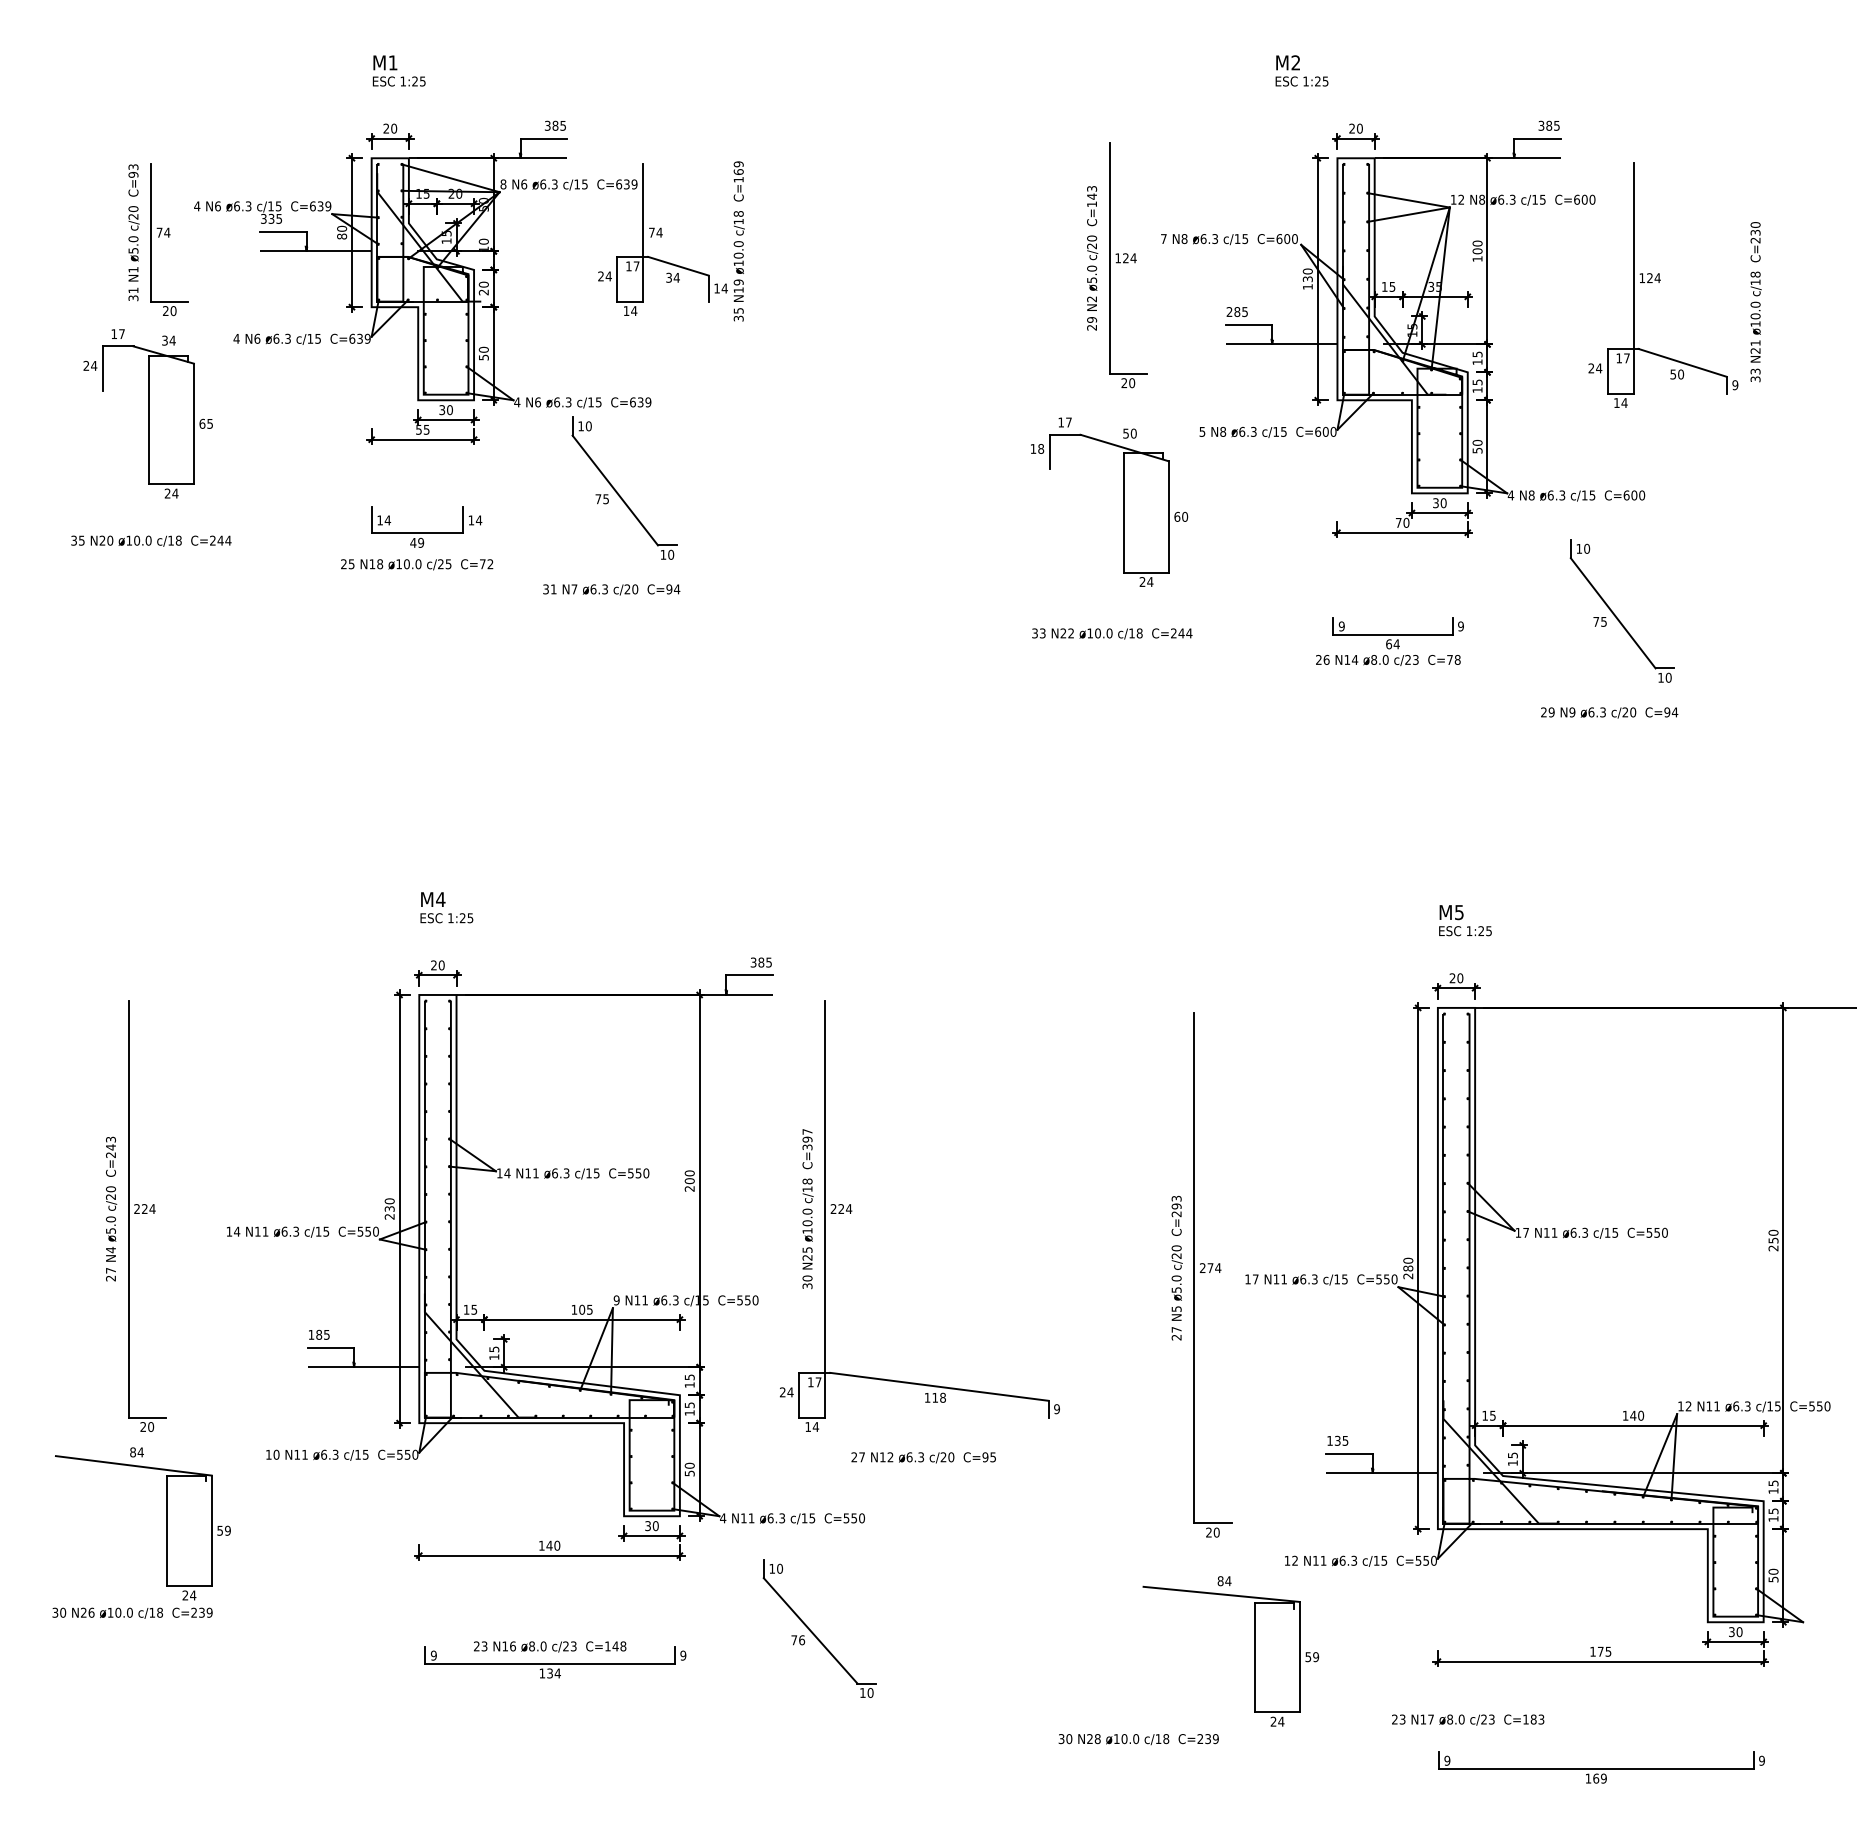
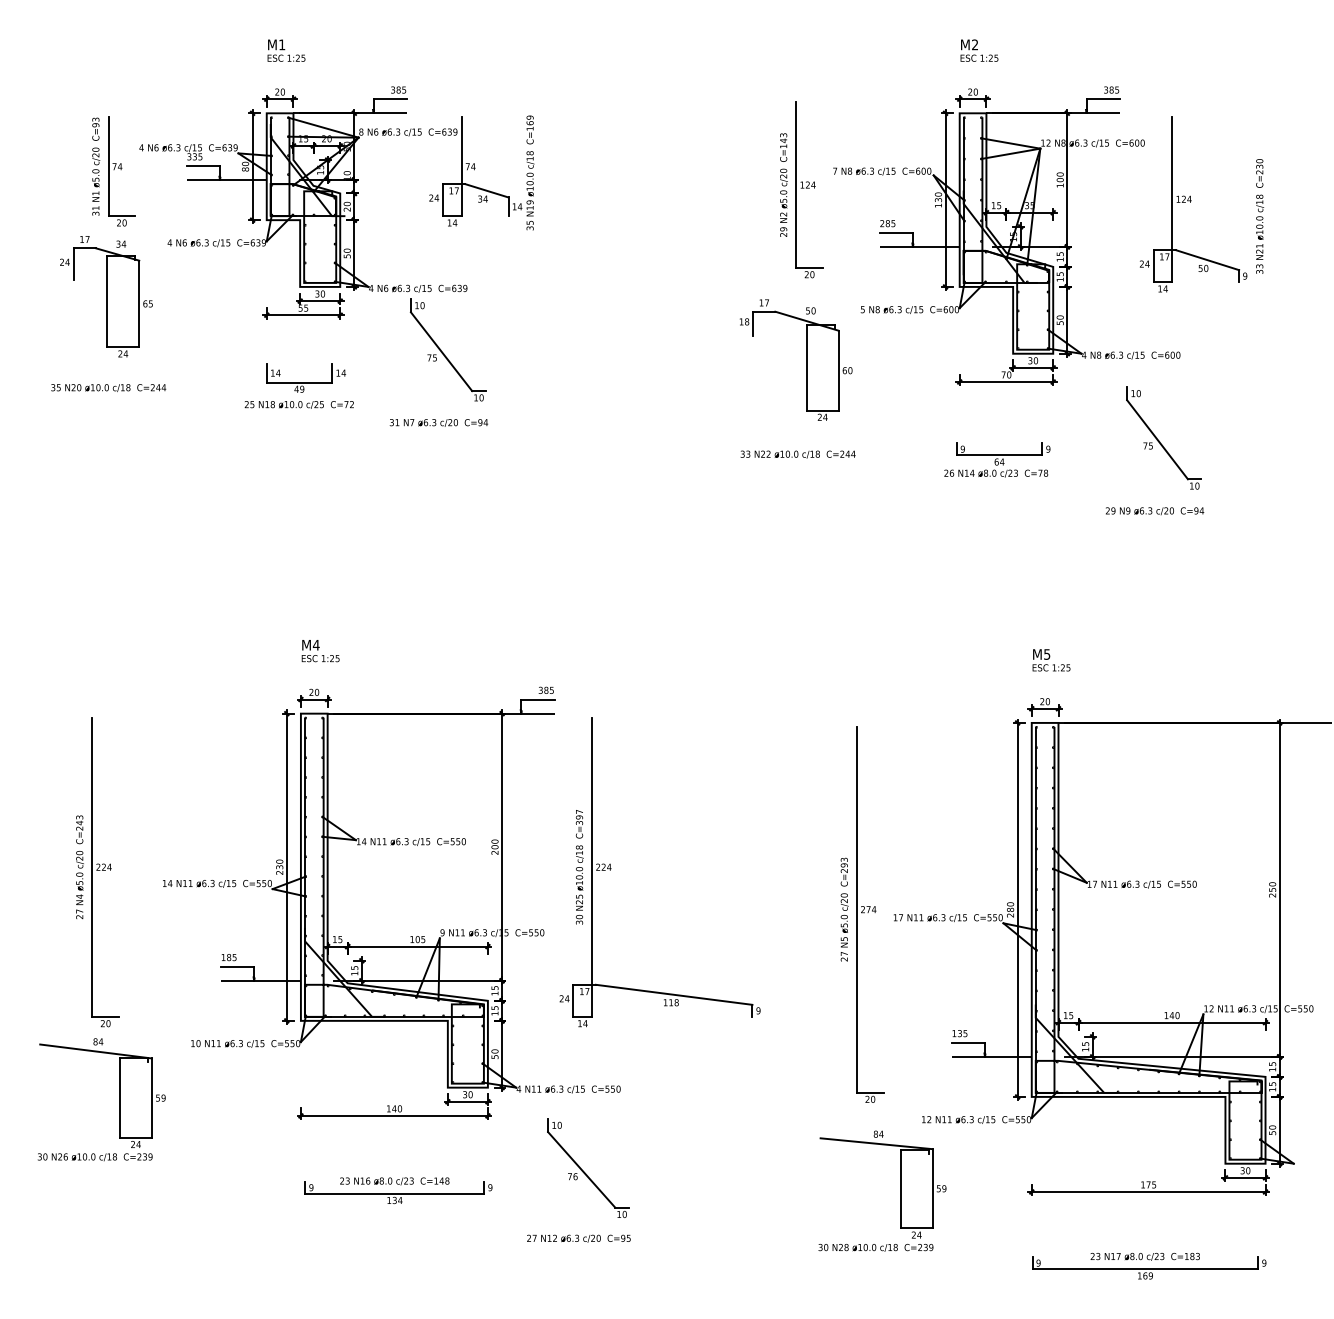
text: (1301, 70) -> (979, 50), moved
text: (923, 1457) -> (578, 1238), moved
text: (1468, 1719) -> (1145, 1256), moved
text: (1138, 1739) -> (875, 1247), moved

